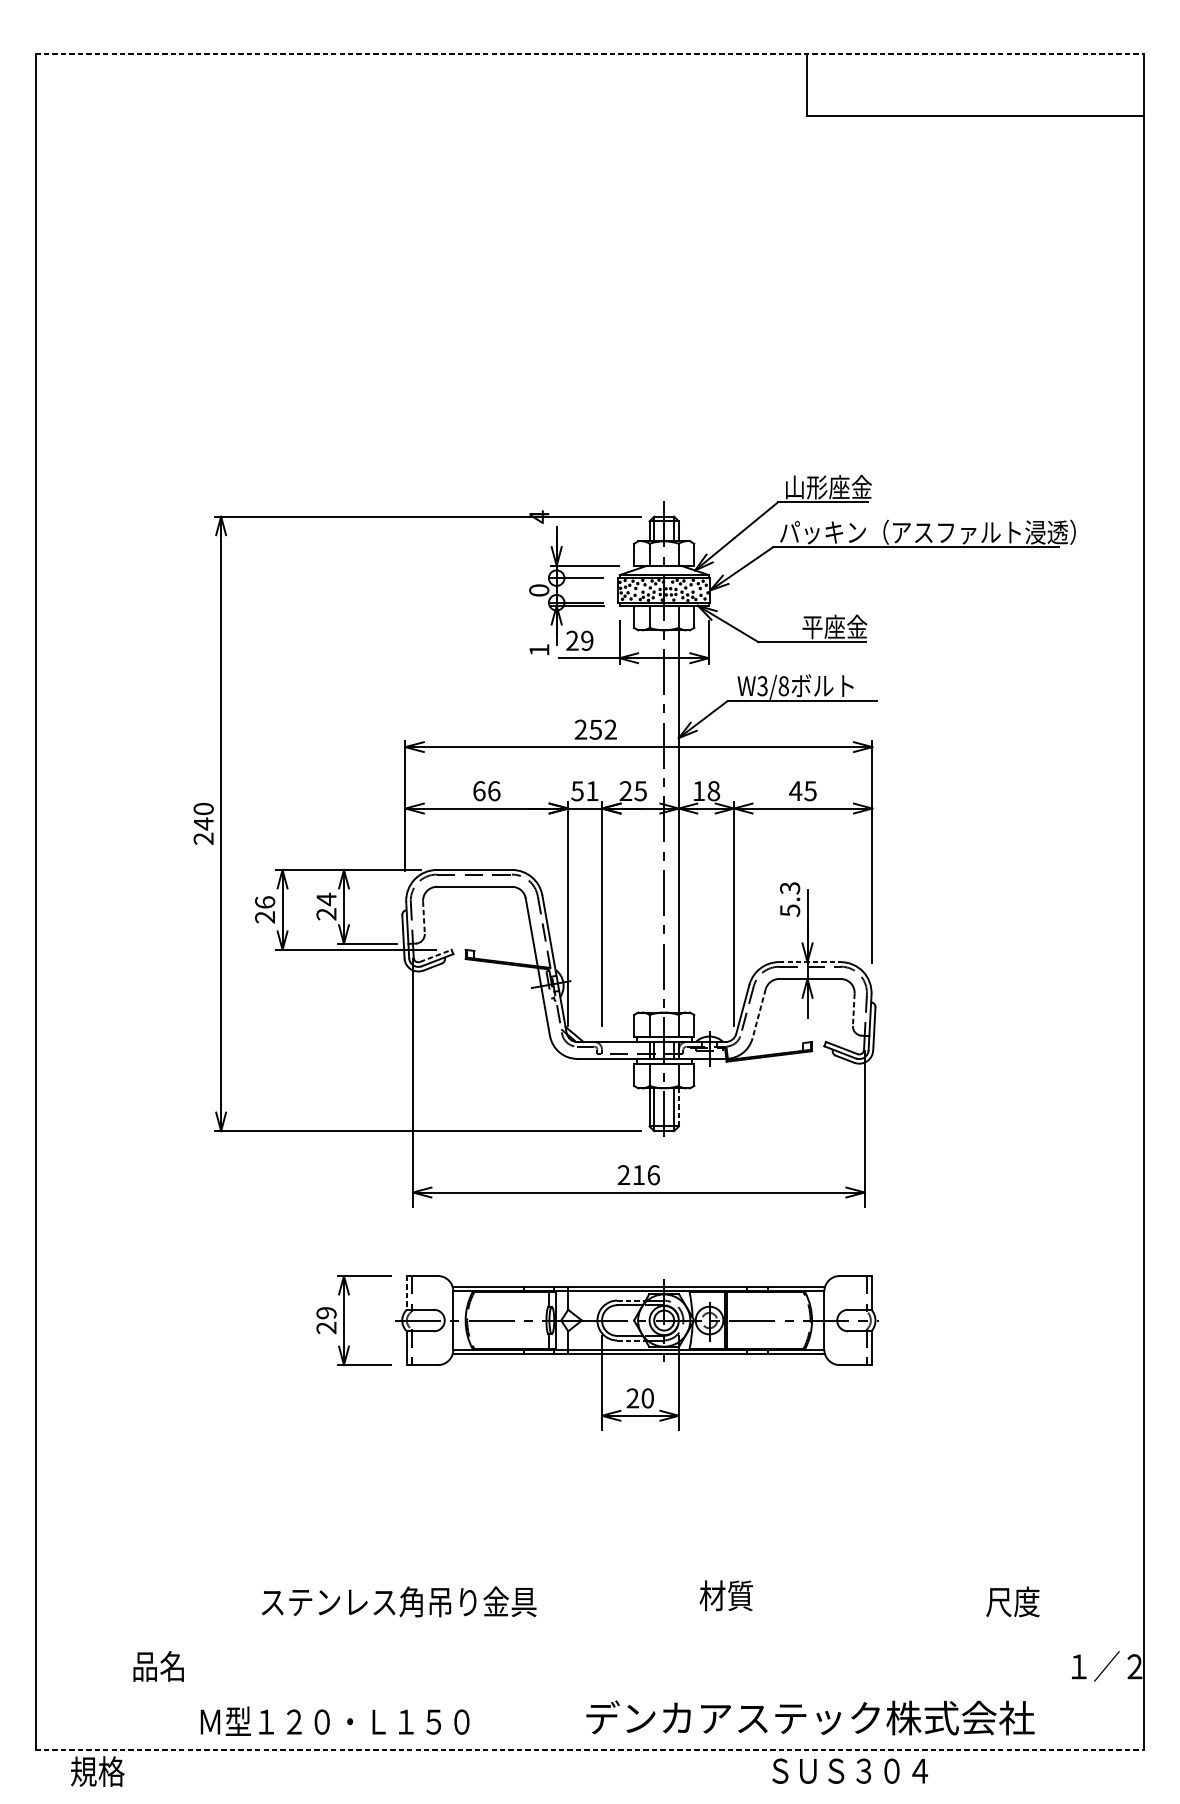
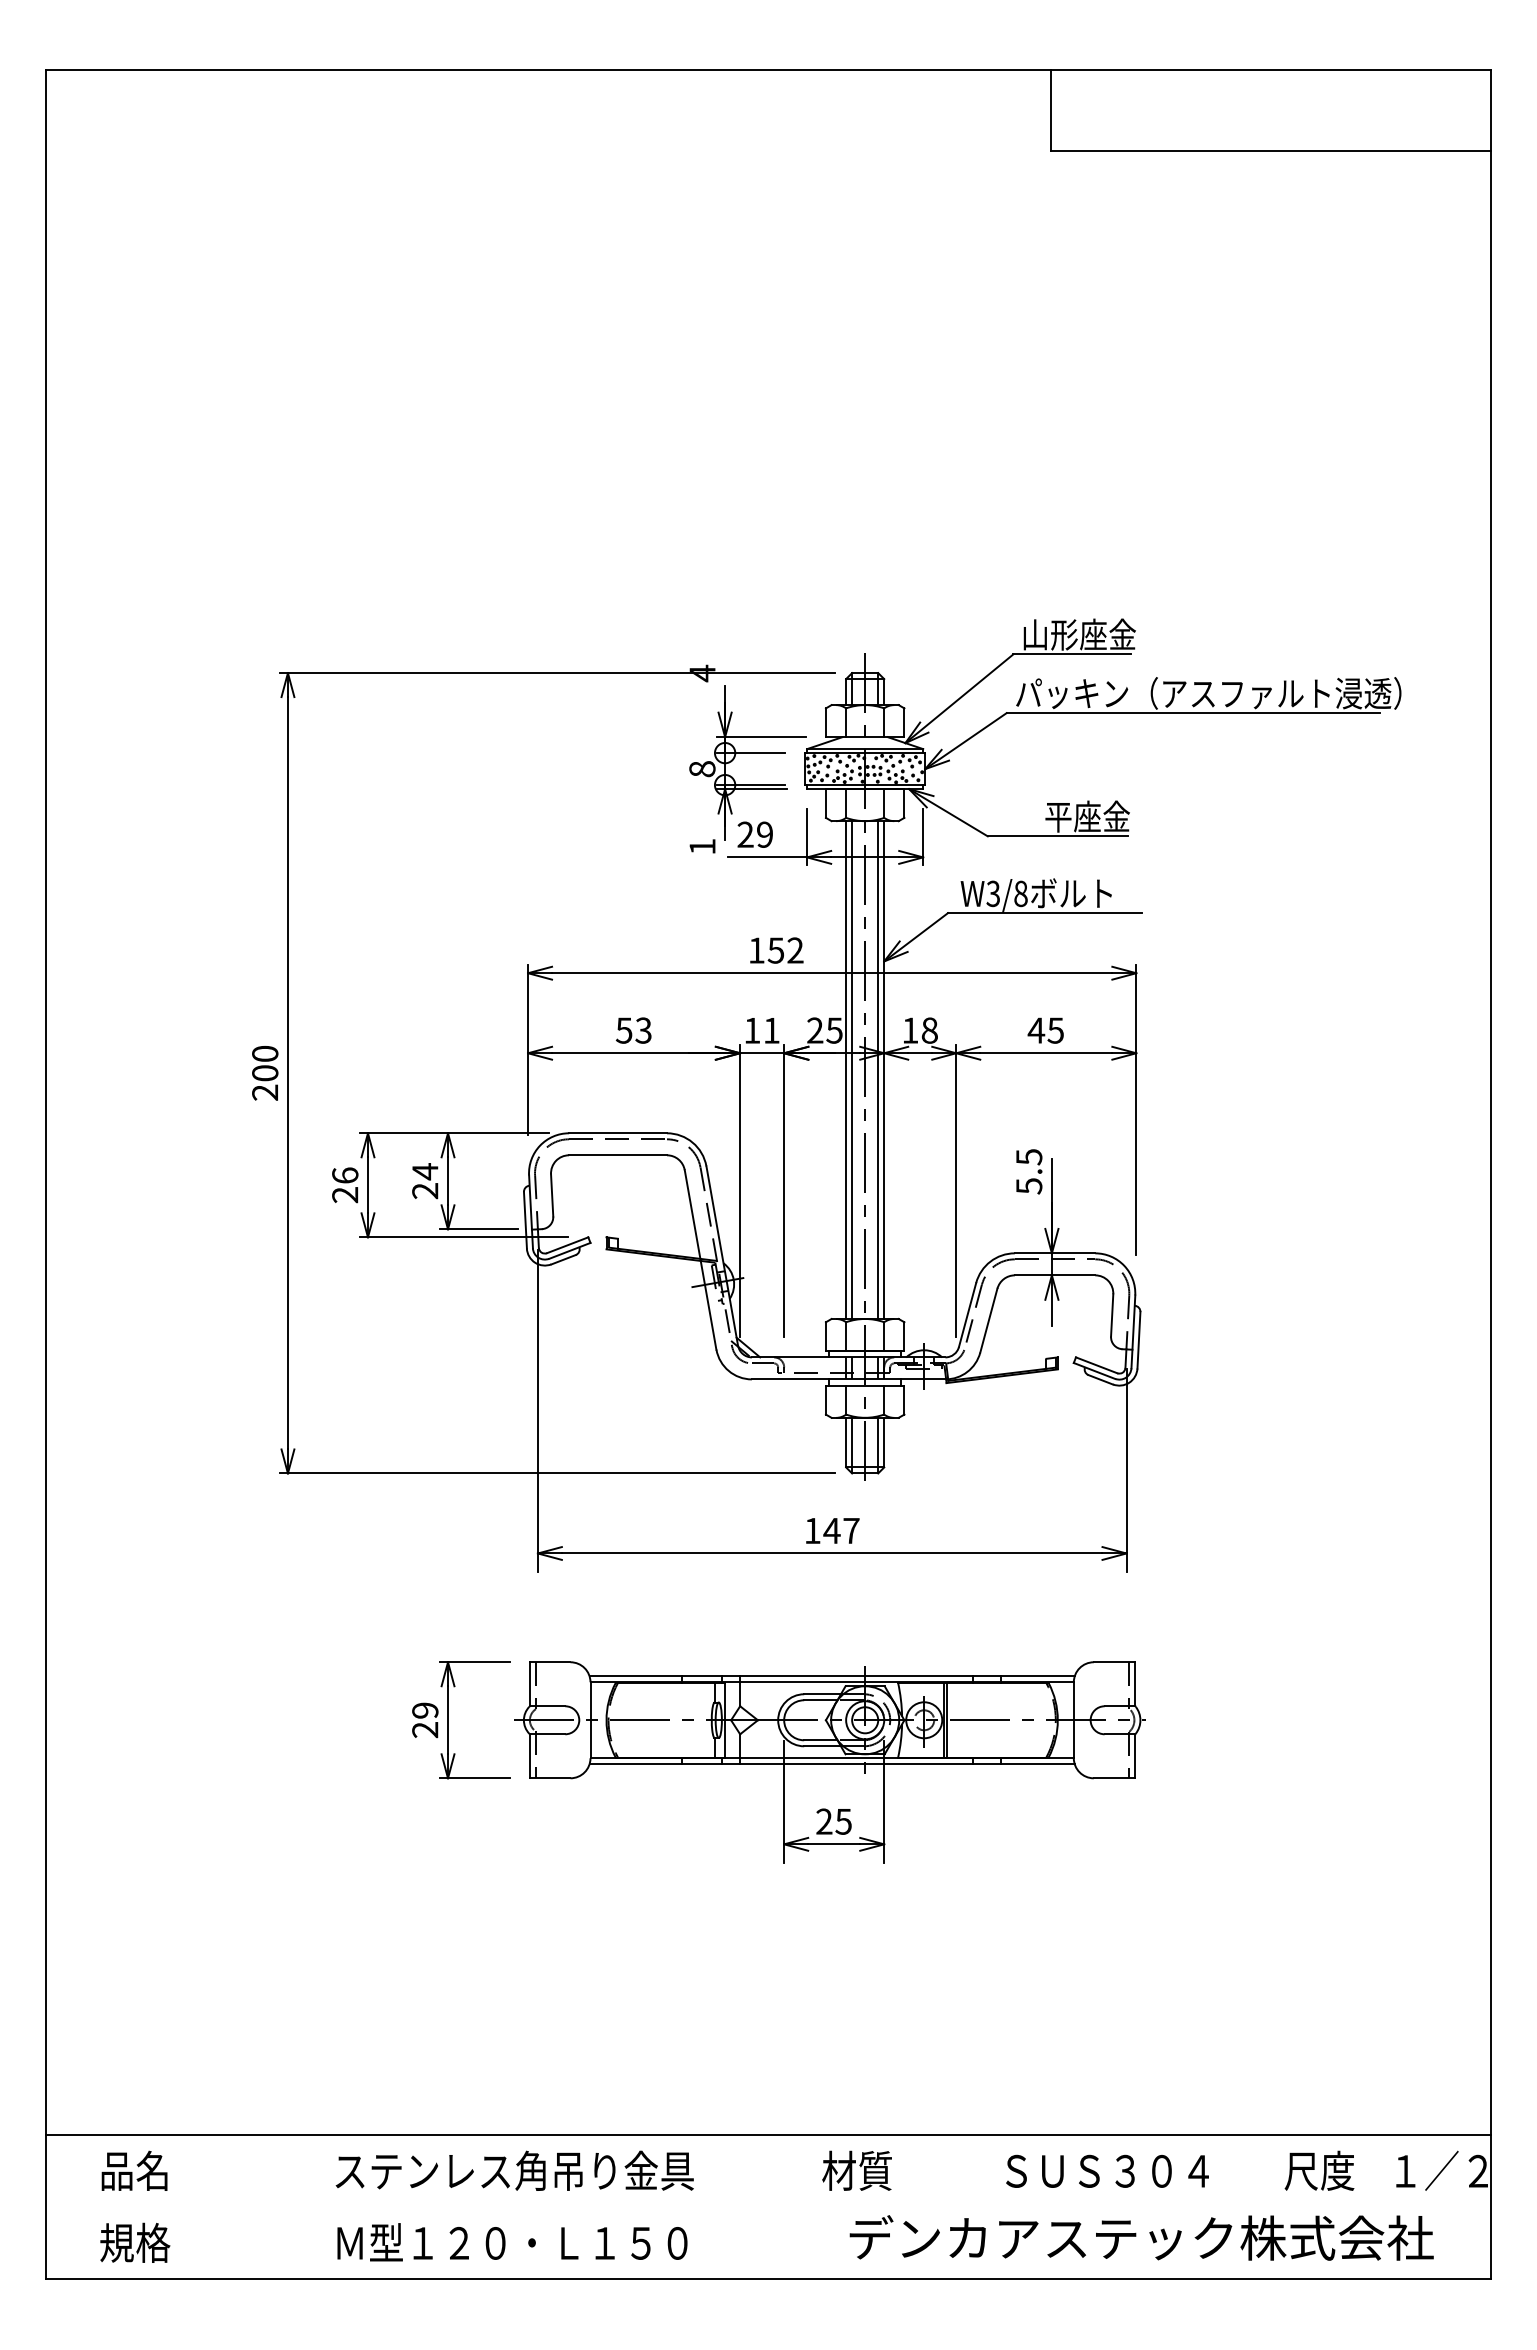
line: (590, 54) -> (768, 70), dashed -> solid
text: (539, 590) -> (702, 769), 0 -> 8
text: (580, 729) -> (756, 950), 252 -> 152
text: (486, 791) -> (633, 1030), 66 -> 53
text: (577, 791) -> (752, 1030), 51 -> 11
line: (649, 821) -> (846, 1069), added
line: (654, 821) -> (852, 1069), added
line: (674, 821) -> (878, 1069), added
text: (203, 824) -> (265, 1073), 240 -> 200
text: (789, 888) -> (1028, 1157), 5.3 -> 5.5
line: (424, 917) -> (552, 1195), dashed -> solid
line: (436, 956) -> (568, 1245), dashed -> solid
line: (810, 962) -> (1055, 1253), dashed -> solid
line: (854, 1009) -> (1112, 1315), dashed -> solid
line: (758, 1014) -> (988, 1321), dashed -> solid
line: (679, 1107) -> (884, 1442), dashed -> solid
text: (638, 1174) -> (831, 1530), 216 -> 147
line: (406, 1292) -> (529, 1683), dashed -> solid
line: (632, 1300) -> (823, 1694), dashed -> solid
line: (632, 1340) -> (823, 1746), dashed -> solid
text: (647, 1398) -> (843, 1821), 20 -> 25
text: (725, 1595) -> (856, 2170), moved
text: (398, 1601) -> (514, 2170), moved
text: (1012, 1601) -> (1319, 2170), moved
line: (590, 1639) -> (768, 2135), added
text: (158, 1666) -> (134, 2170), moved
text: (810, 1717) -> (1141, 2237), moved
text: (335, 1721) -> (512, 2242), moved
line: (590, 1749) -> (768, 2279), dashed -> solid
text: (850, 1770) -> (1107, 2170), moved
text: (97, 1771) -> (135, 2242), moved

